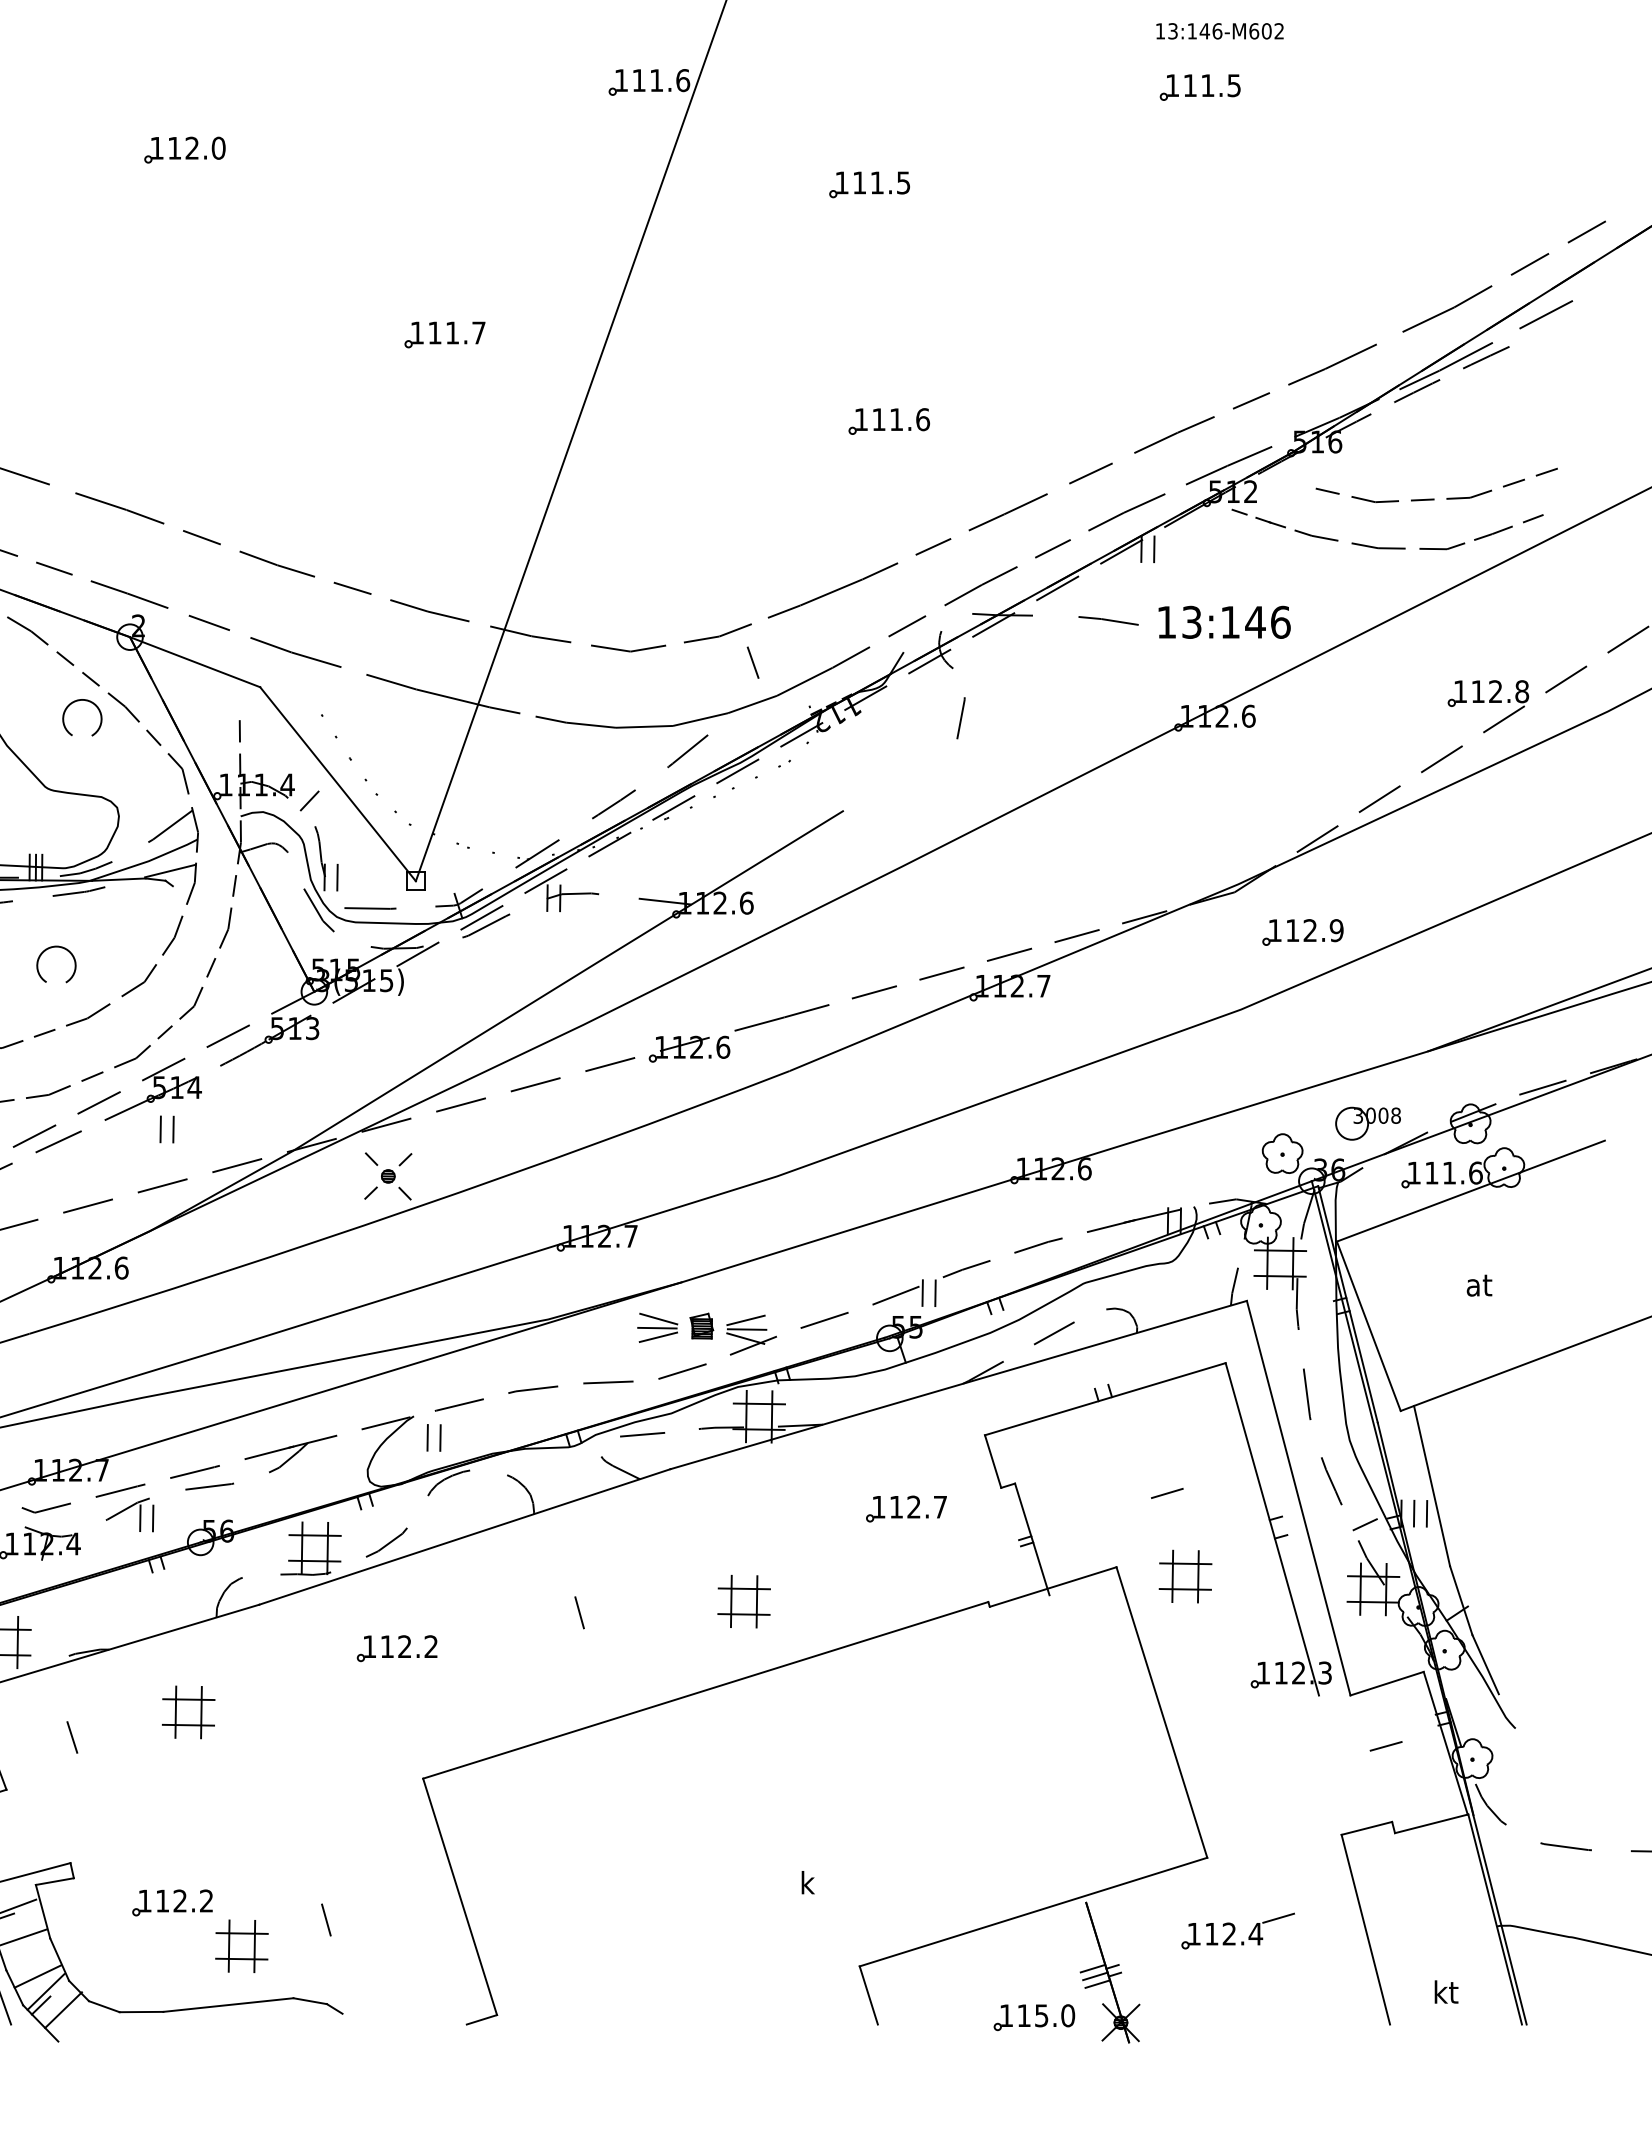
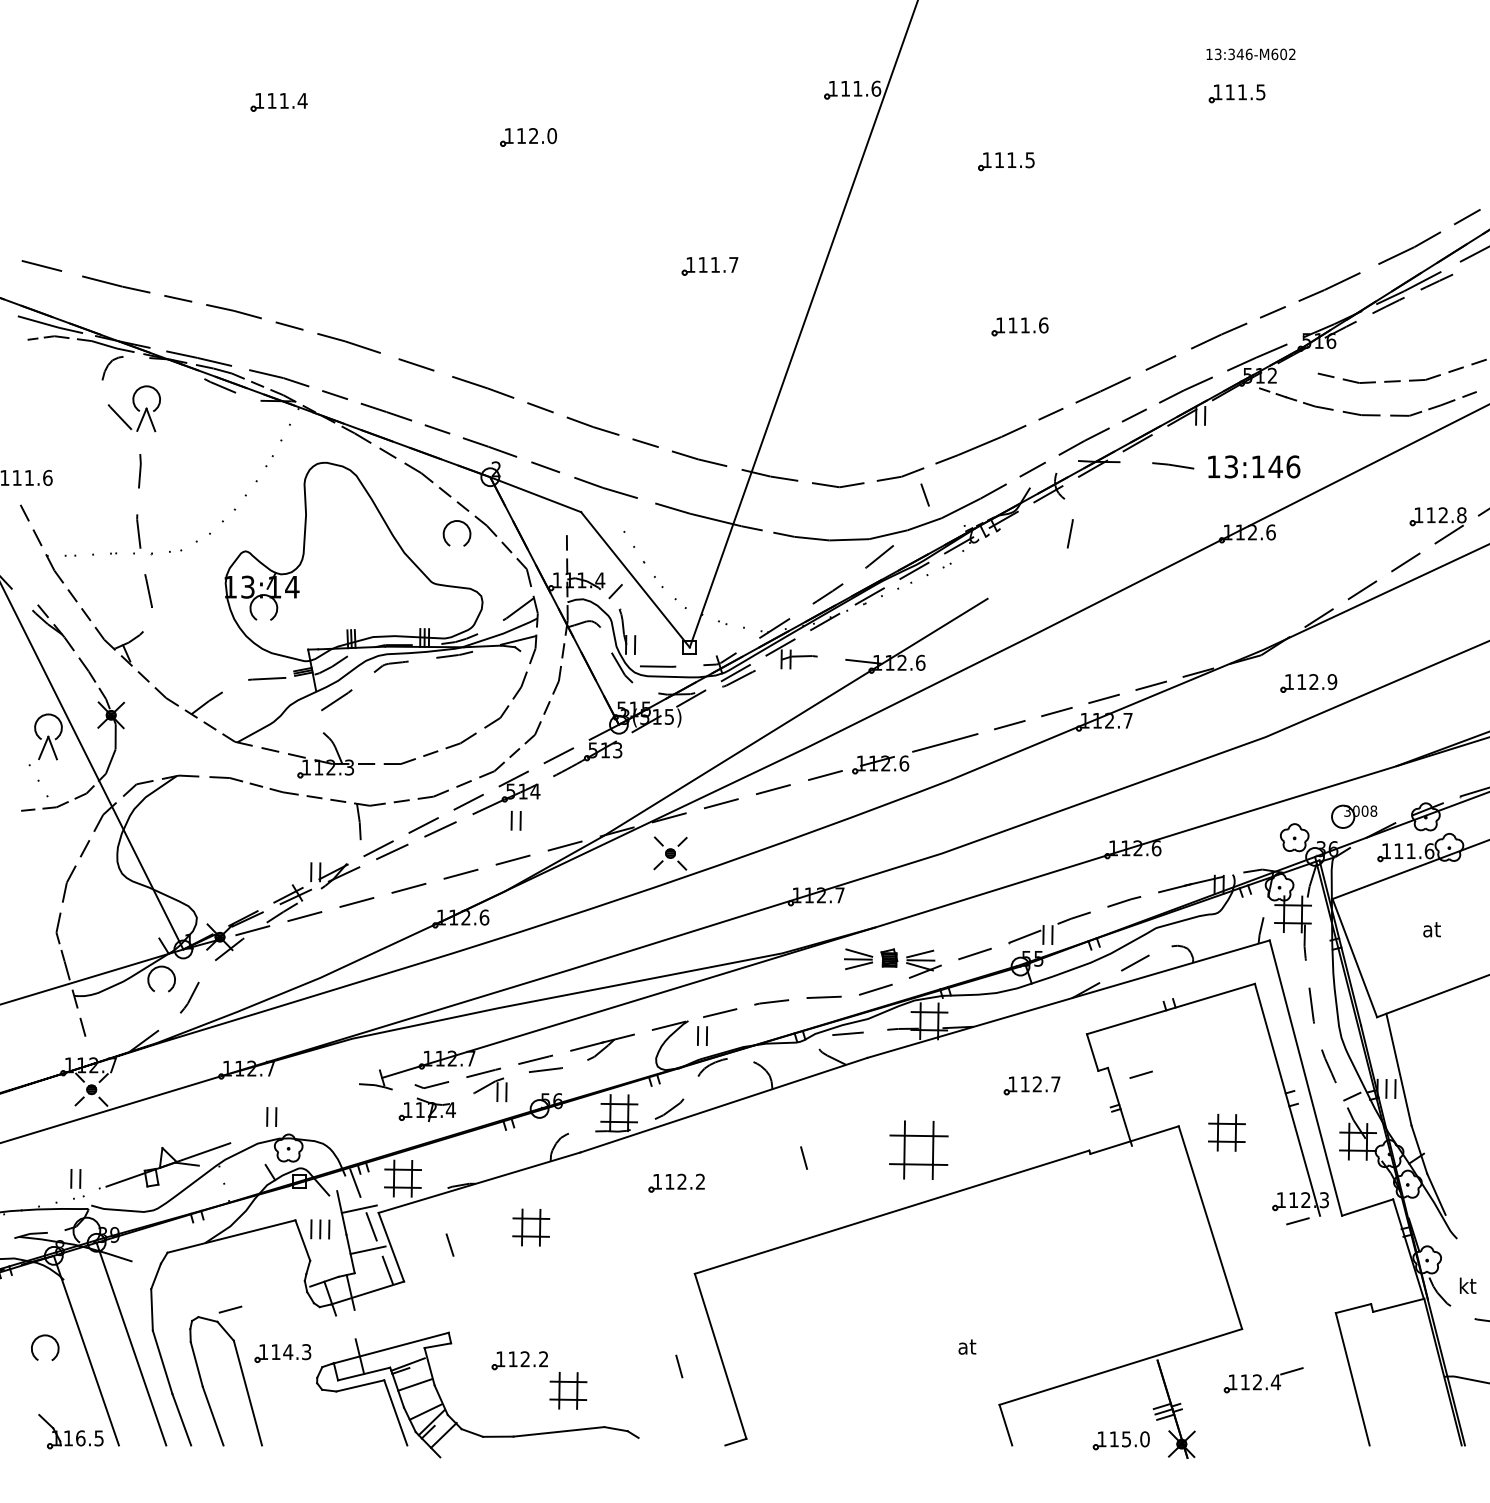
text: (1192, 31) -> (1231, 54), 13:146-M602 -> 13:346-M602
part: (55, 948) -> (438, 694), removed
line: (1166, 1493) -> (1140, 1074), moved
part: (743, 1601) -> (918, 1150), size x1.6
line: (1385, 1746) -> (1297, 1221), moved
text: (813, 1882) -> (967, 1346), k -> at
line: (326, 1920) -> (679, 1366), moved
text: (1445, 1991) -> (1467, 1285), moved

